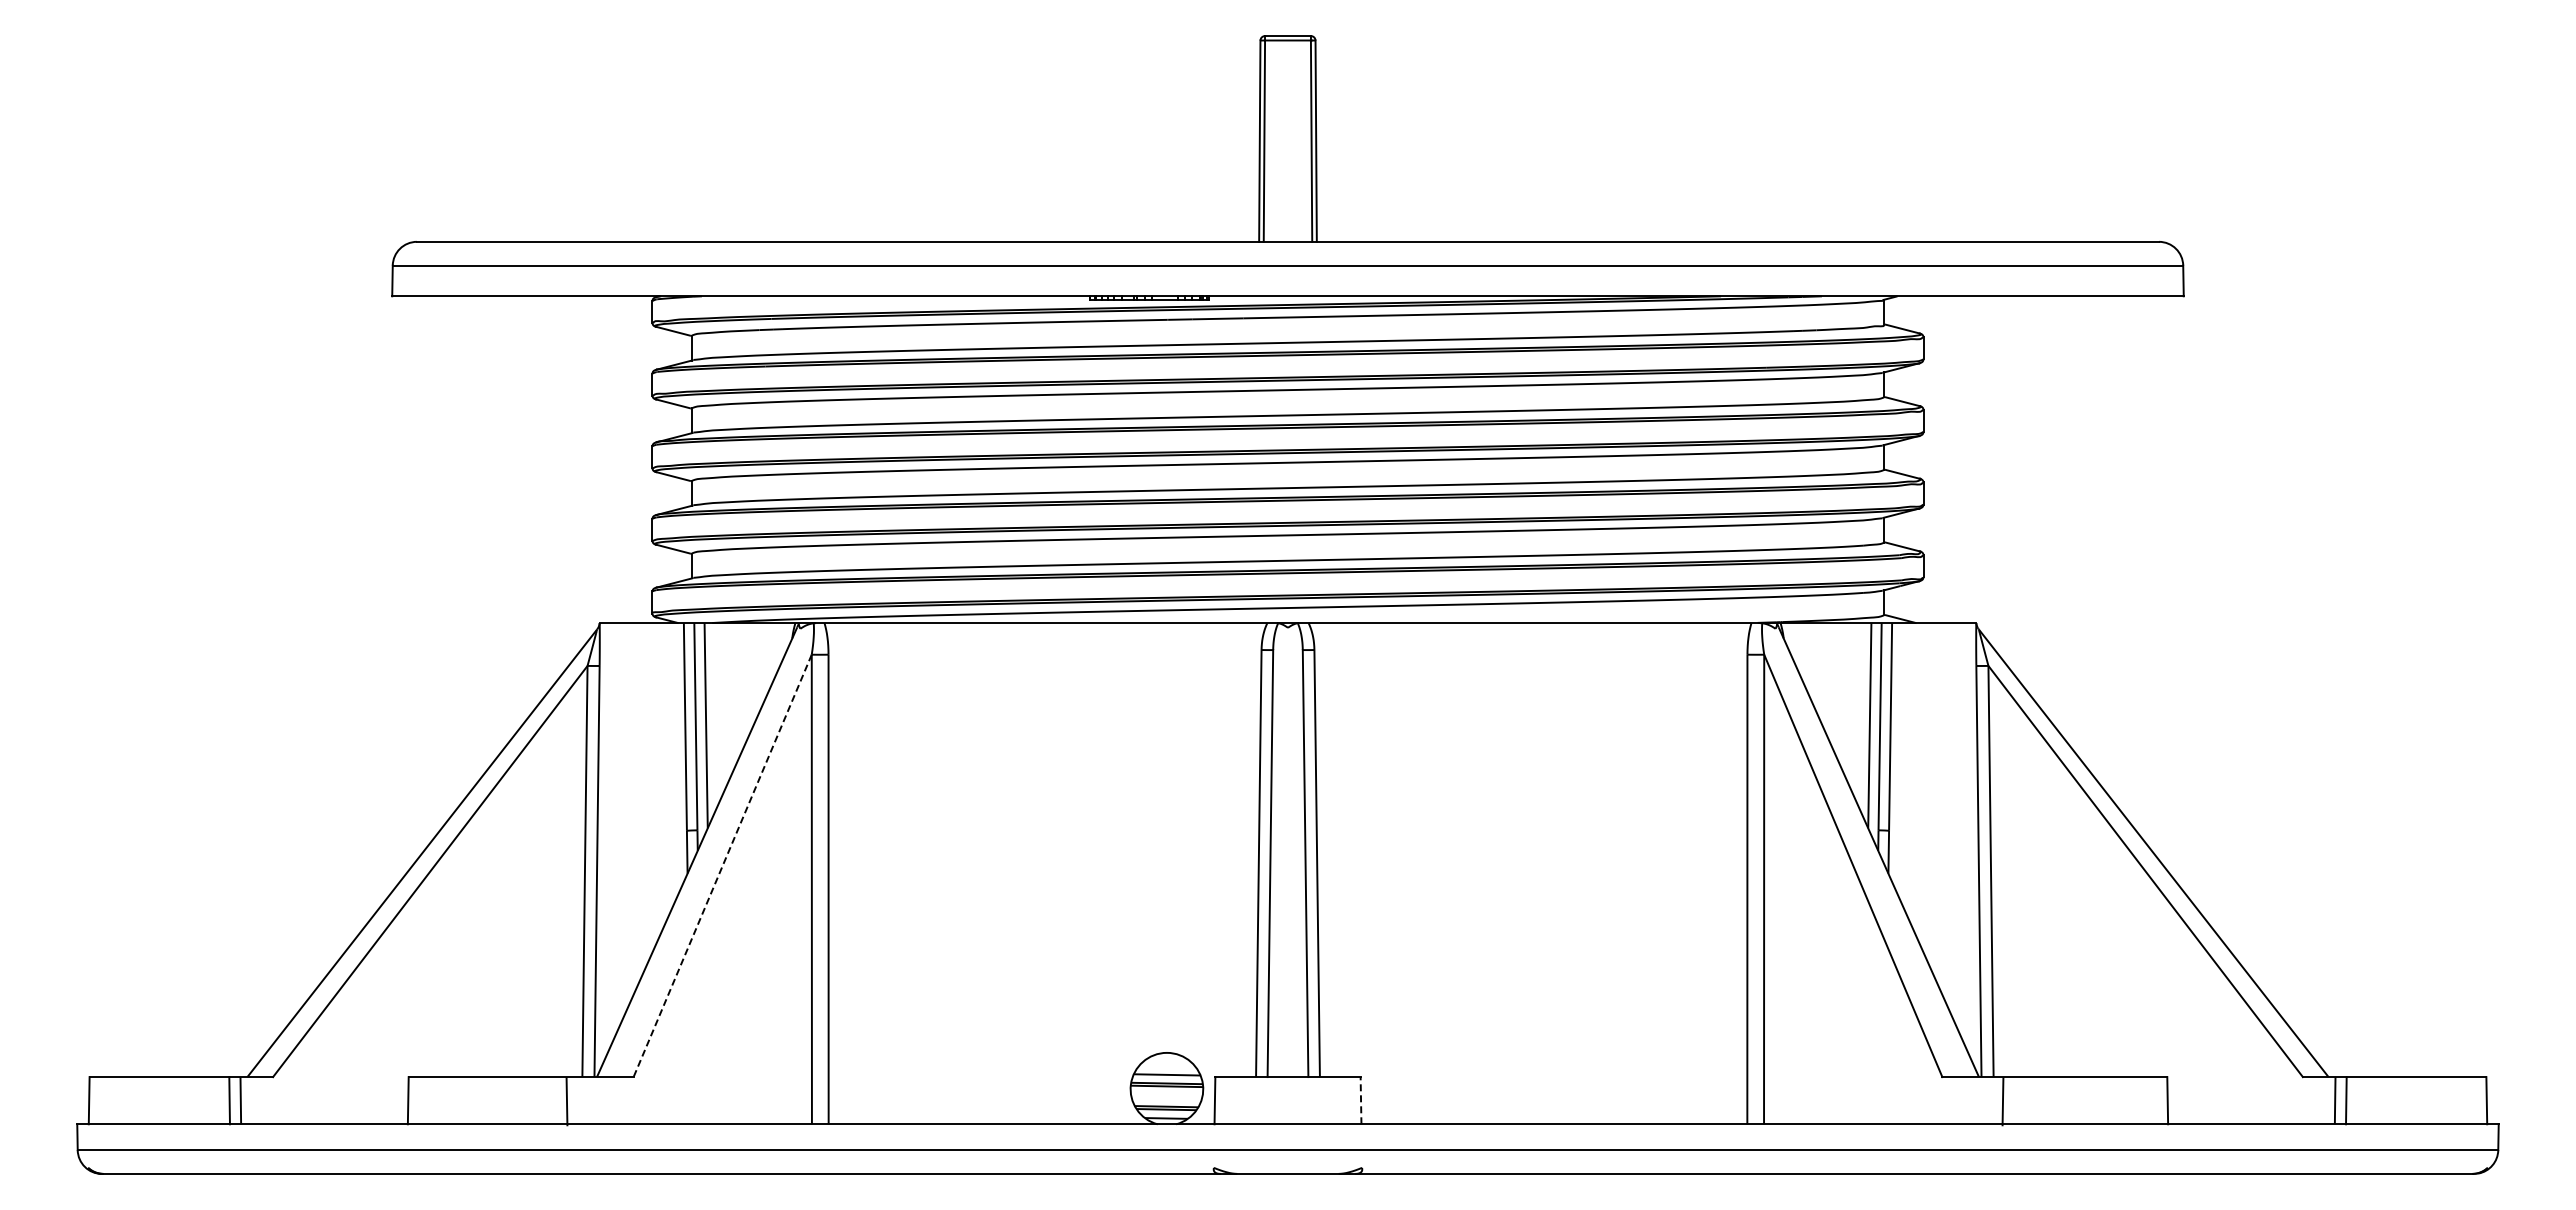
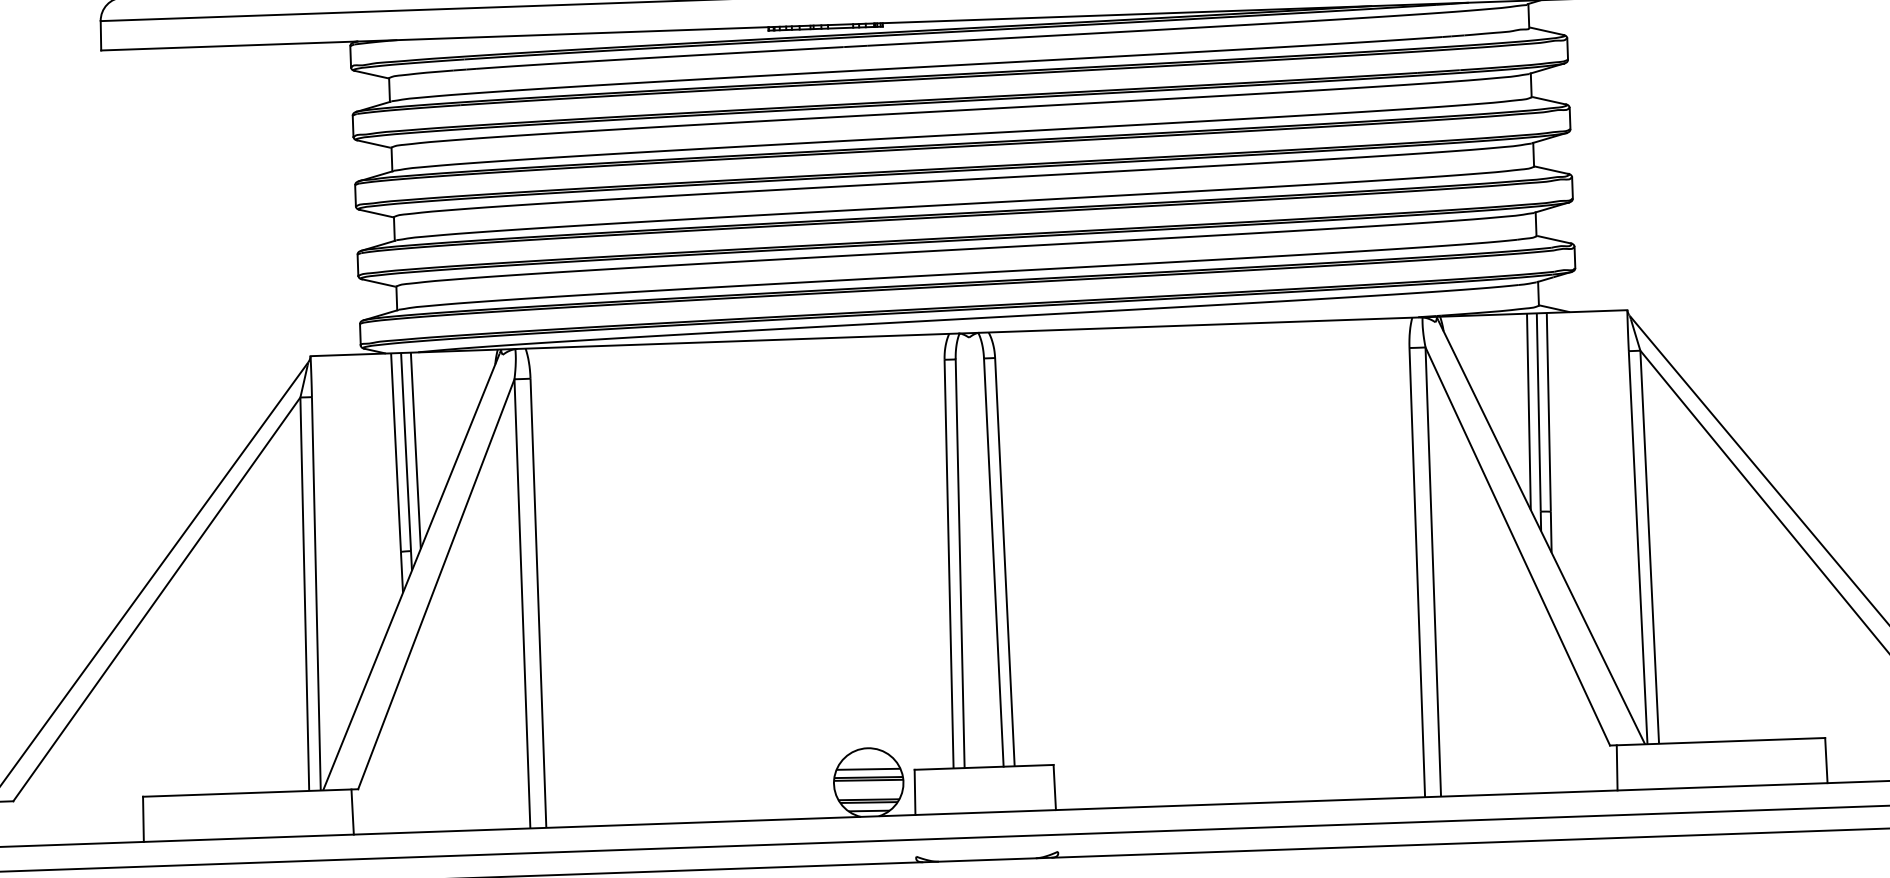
line: (722, 866) -> (436, 584), dashed -> solid
line: (1361, 1100) -> (1055, 787), dashed -> solid
line: (566, 1101) -> (352, 811), moved
line: (2002, 1101) -> (1616, 767), moved

